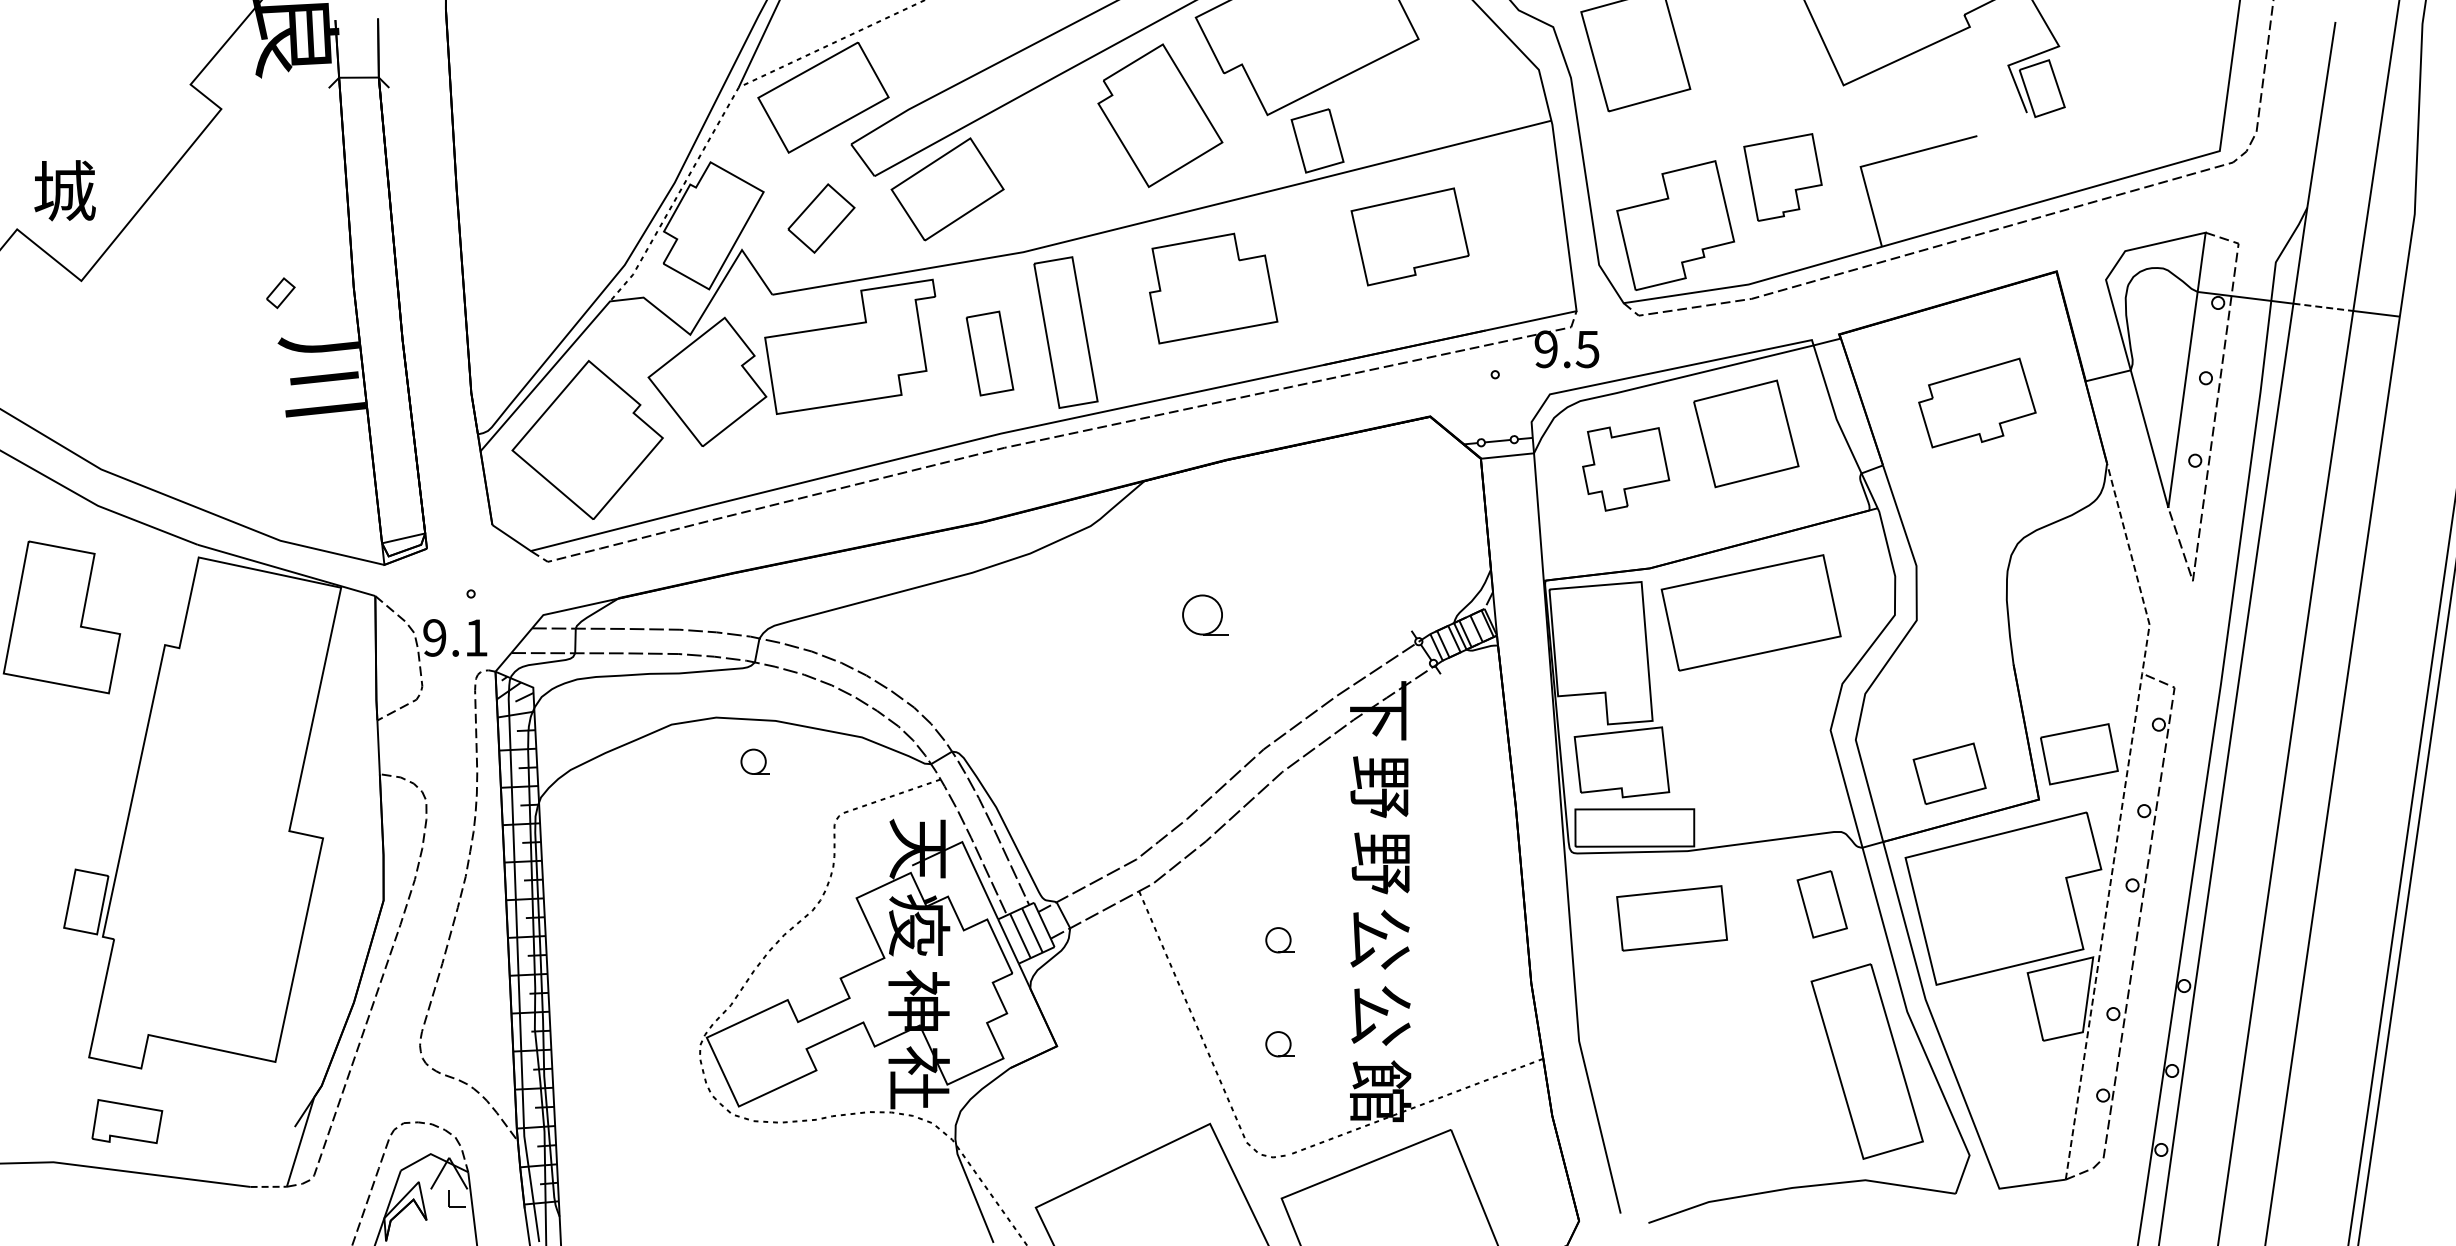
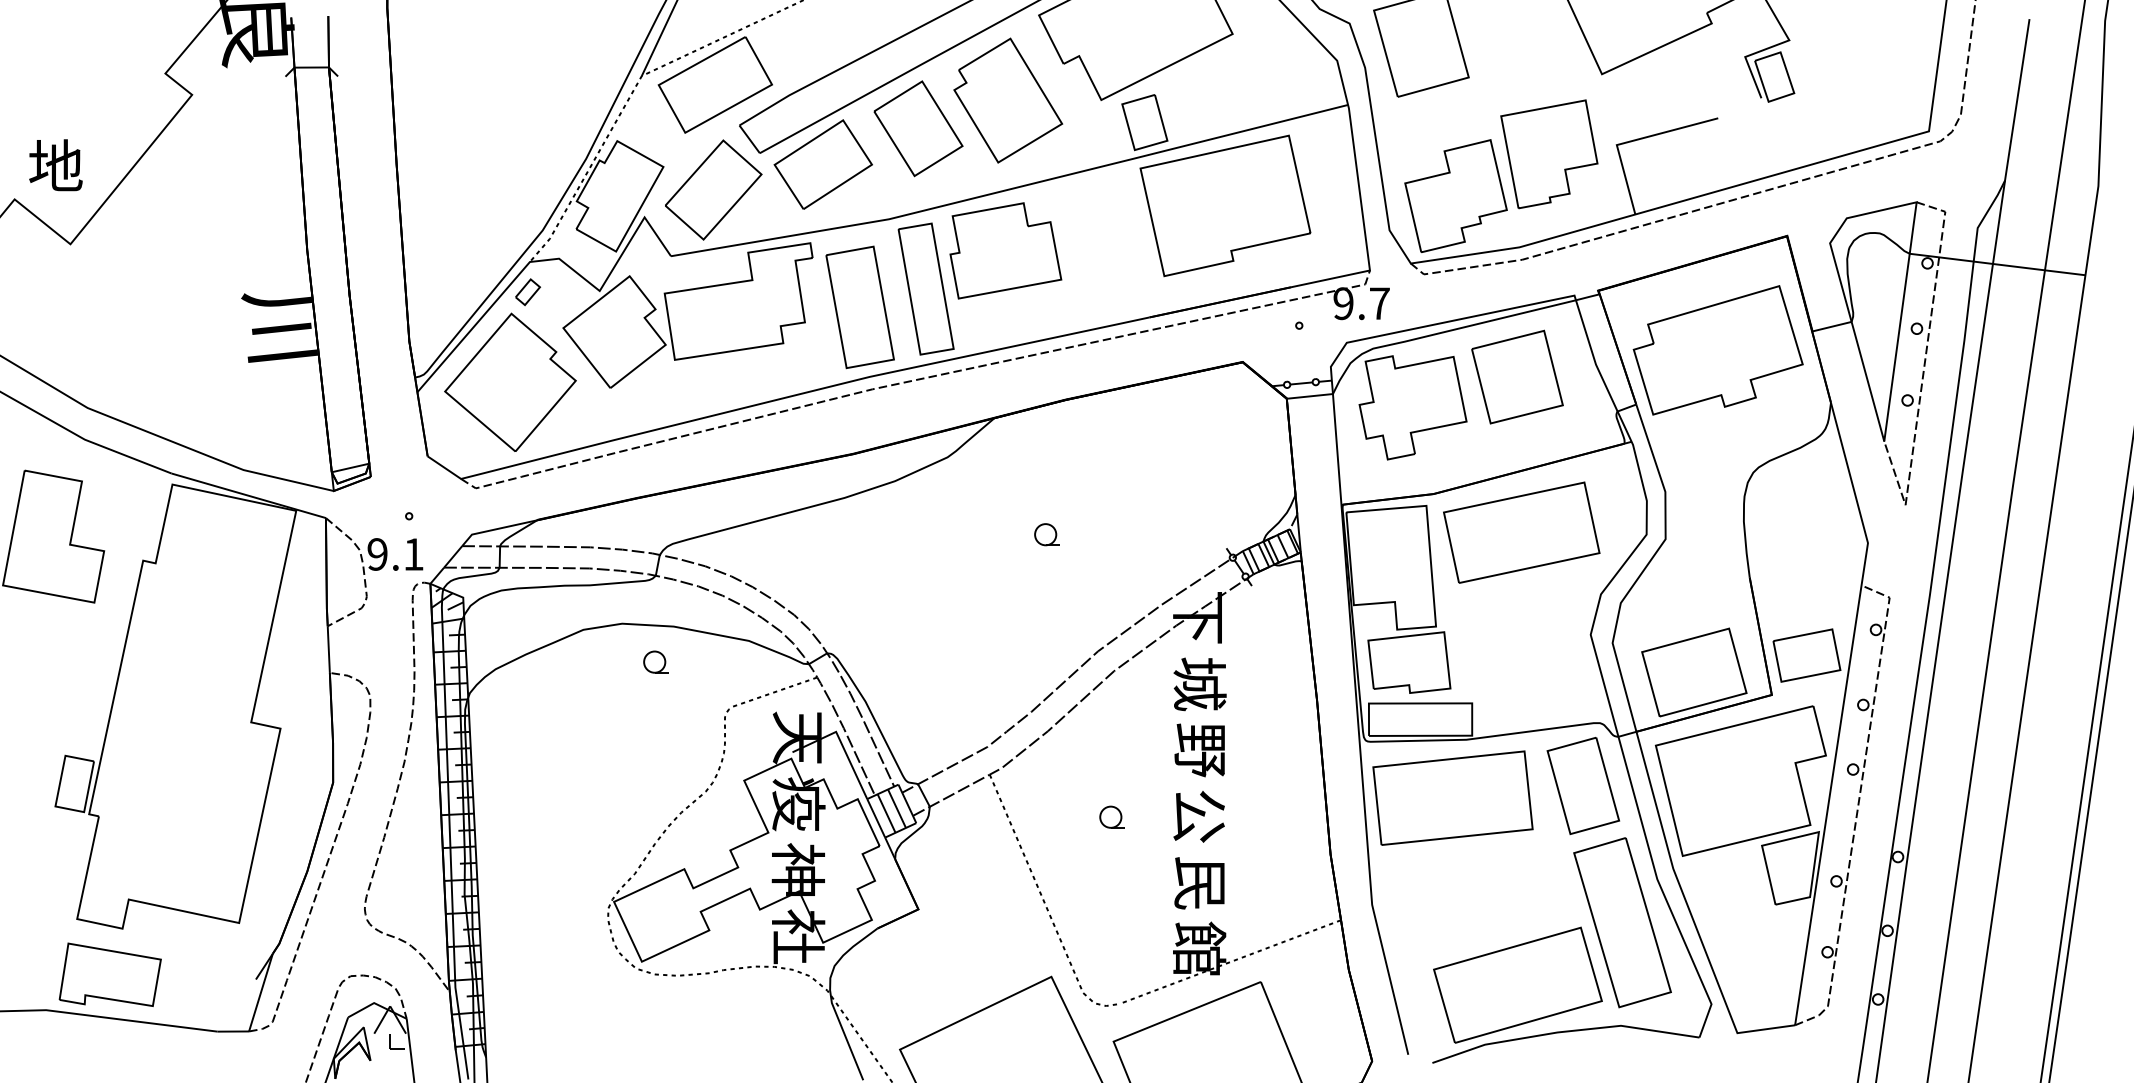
part: (1056, 147) -> (917, 128), added
part: (1782, 177) -> (1548, 154), size x1.43
text: (64, 190) -> (55, 165), 城 -> 地
part: (821, 218) -> (713, 189), size x1.67
part: (1409, 236) -> (1224, 205), size x1.67
part: (1213, 288) -> (1005, 250), moved
part: (280, 293) -> (527, 292), moved
line: (2323, 307) -> (2019, 267), dashed -> solid
text: (1587, 349) -> (1379, 303), 9.5 -> 9.7
part: (989, 353) -> (859, 307), size x1.67
part: (1977, 402) -> (1718, 349), size x1.67
part: (1625, 468) -> (1412, 407), size x1.43
part: (1204, 615) -> (1046, 534), size x0.62
part: (1949, 773) -> (1694, 672), size x1.67
text: (1380, 787) -> (1199, 684), 野 -> 城
line: (2120, 817) -> (1842, 710), dashed -> solid
part: (1822, 904) -> (1583, 786), size x1.67
part: (1671, 918) -> (1452, 798), size x1.67
text: (1380, 1016) -> (1199, 883), 公 -> 民
part: (1279, 1044) -> (1111, 907), removed
part: (127, 1121) -> (110, 974), size x1.67
part: (1746, 1133) -> (1517, 985), added
line: (269, 1186) -> (233, 1031), dashed -> solid

